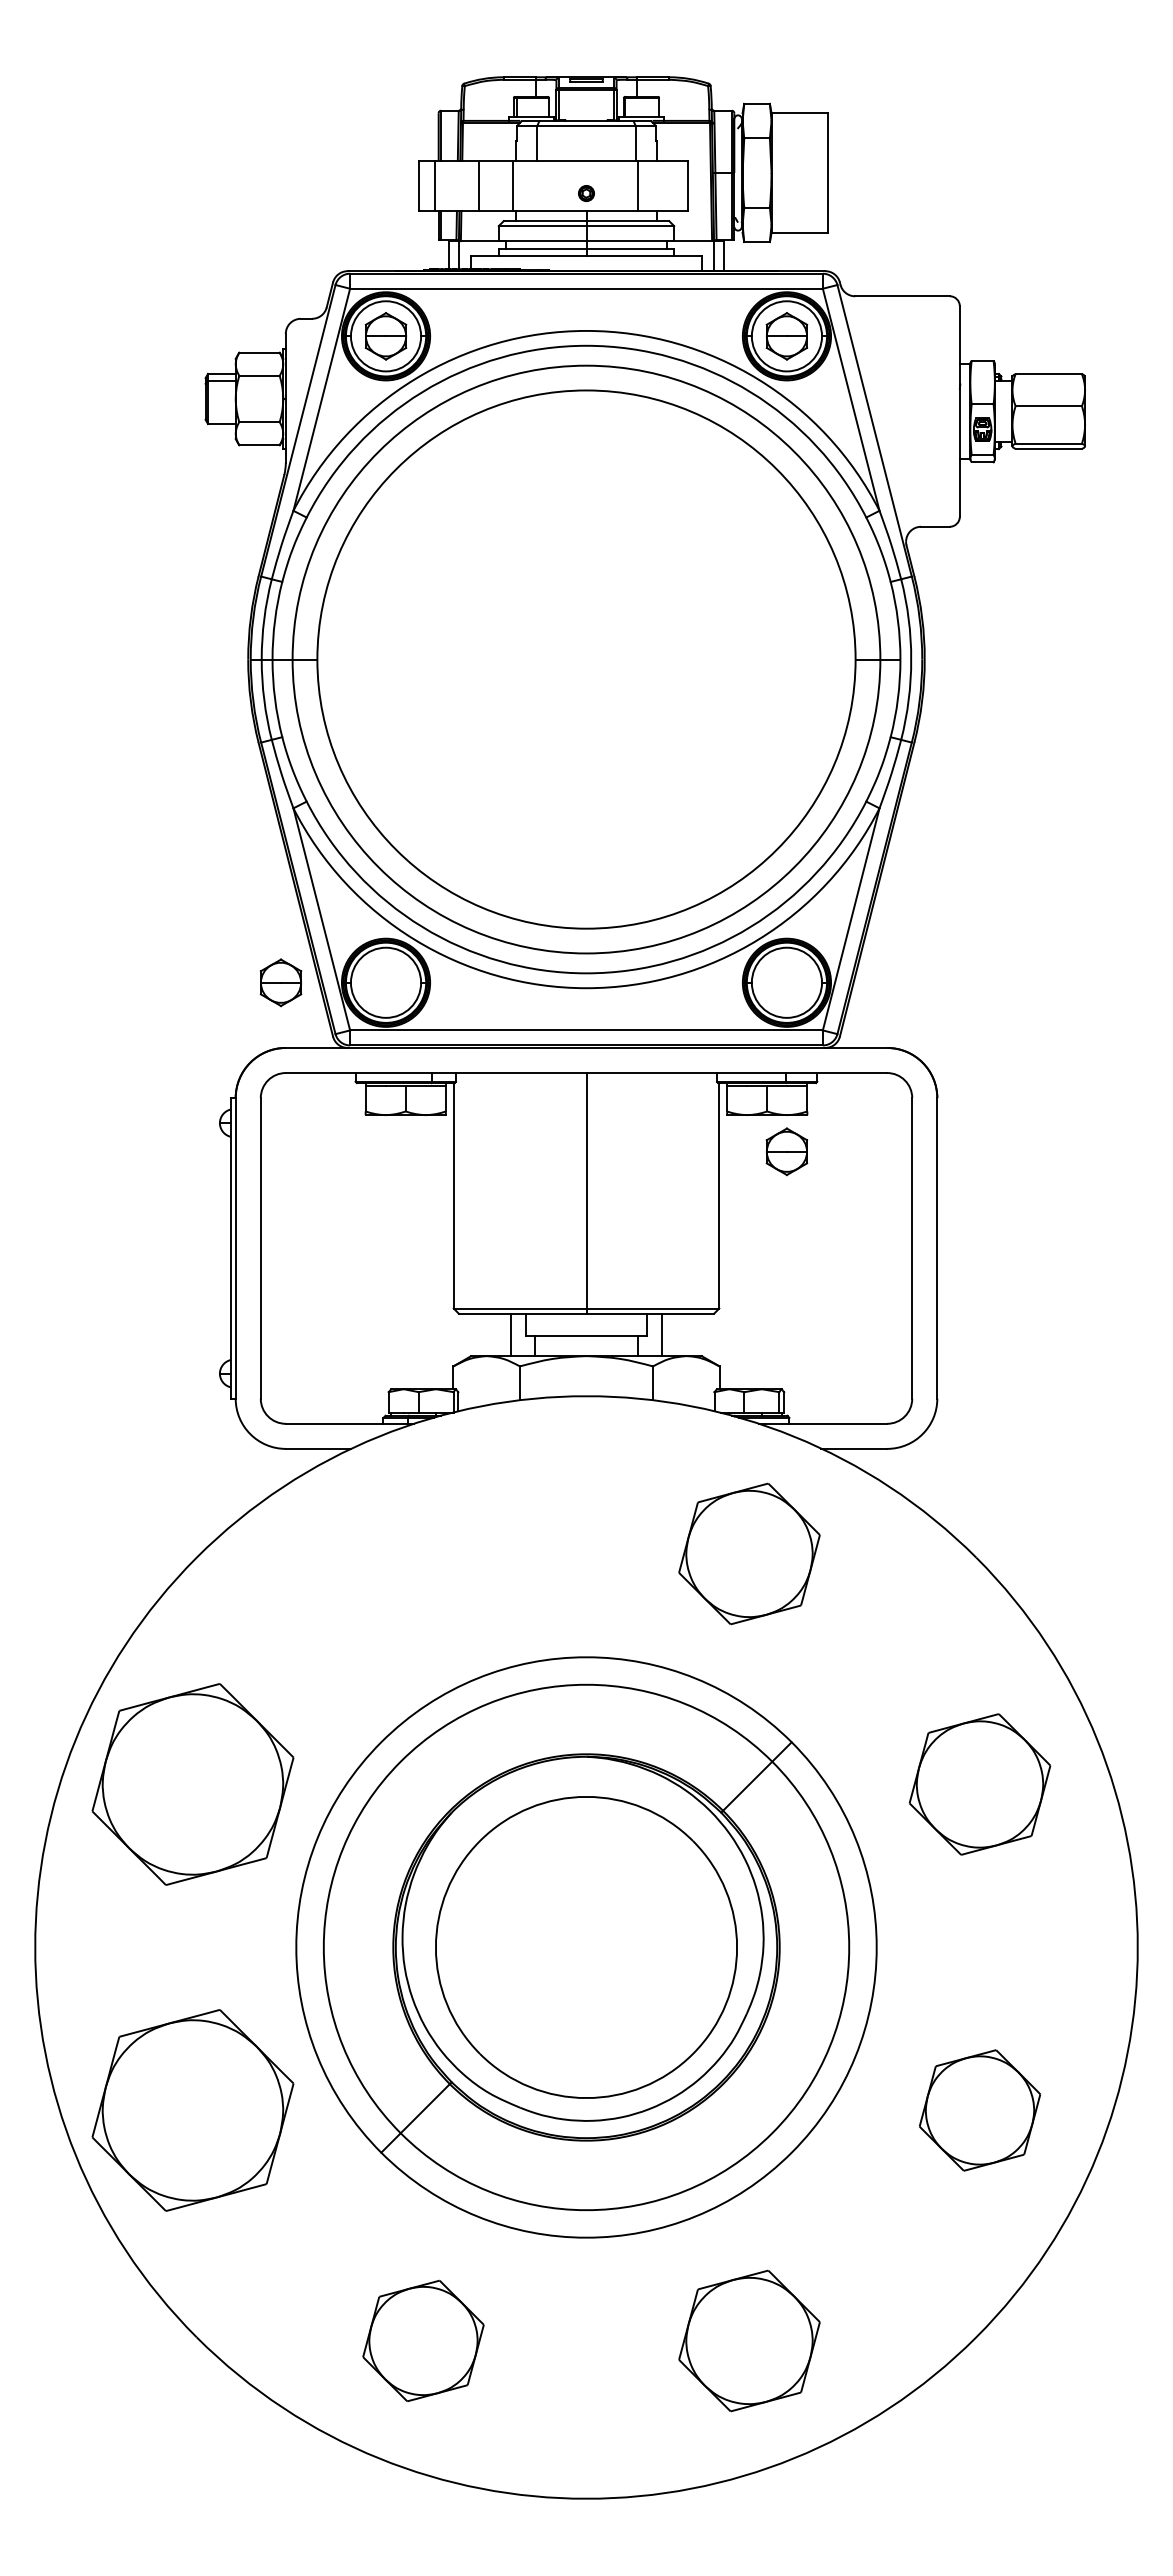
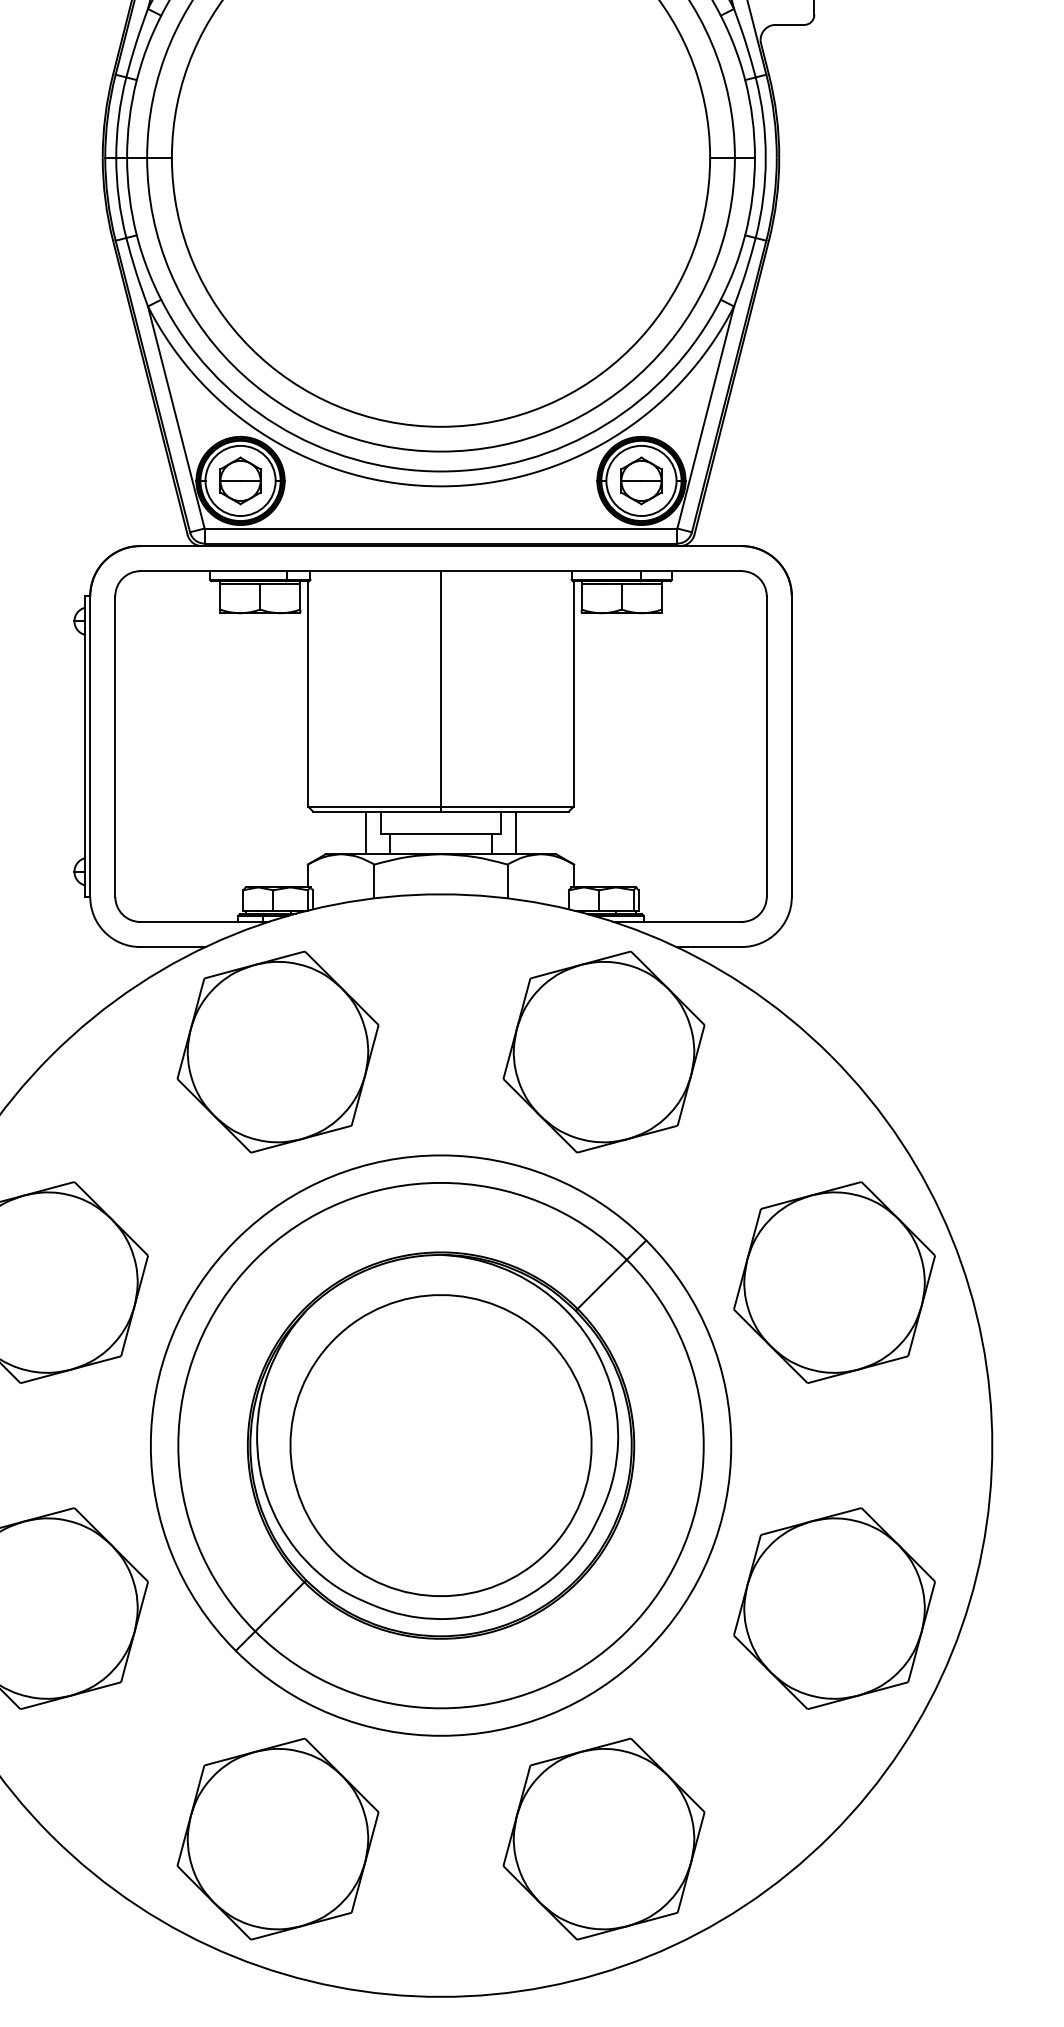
part: (280, 982) -> (240, 480), moved
part: (786, 1151) -> (641, 480), moved
part: (423, 1553) -> (278, 1051), added
part: (749, 1553) -> (604, 1051), size x1.43
part: (979, 1784) -> (834, 1282), size x1.43
part: (979, 2110) -> (834, 1608), size x1.67
part: (423, 2340) -> (278, 1838), size x1.67
part: (749, 2340) -> (604, 1838), size x1.43

